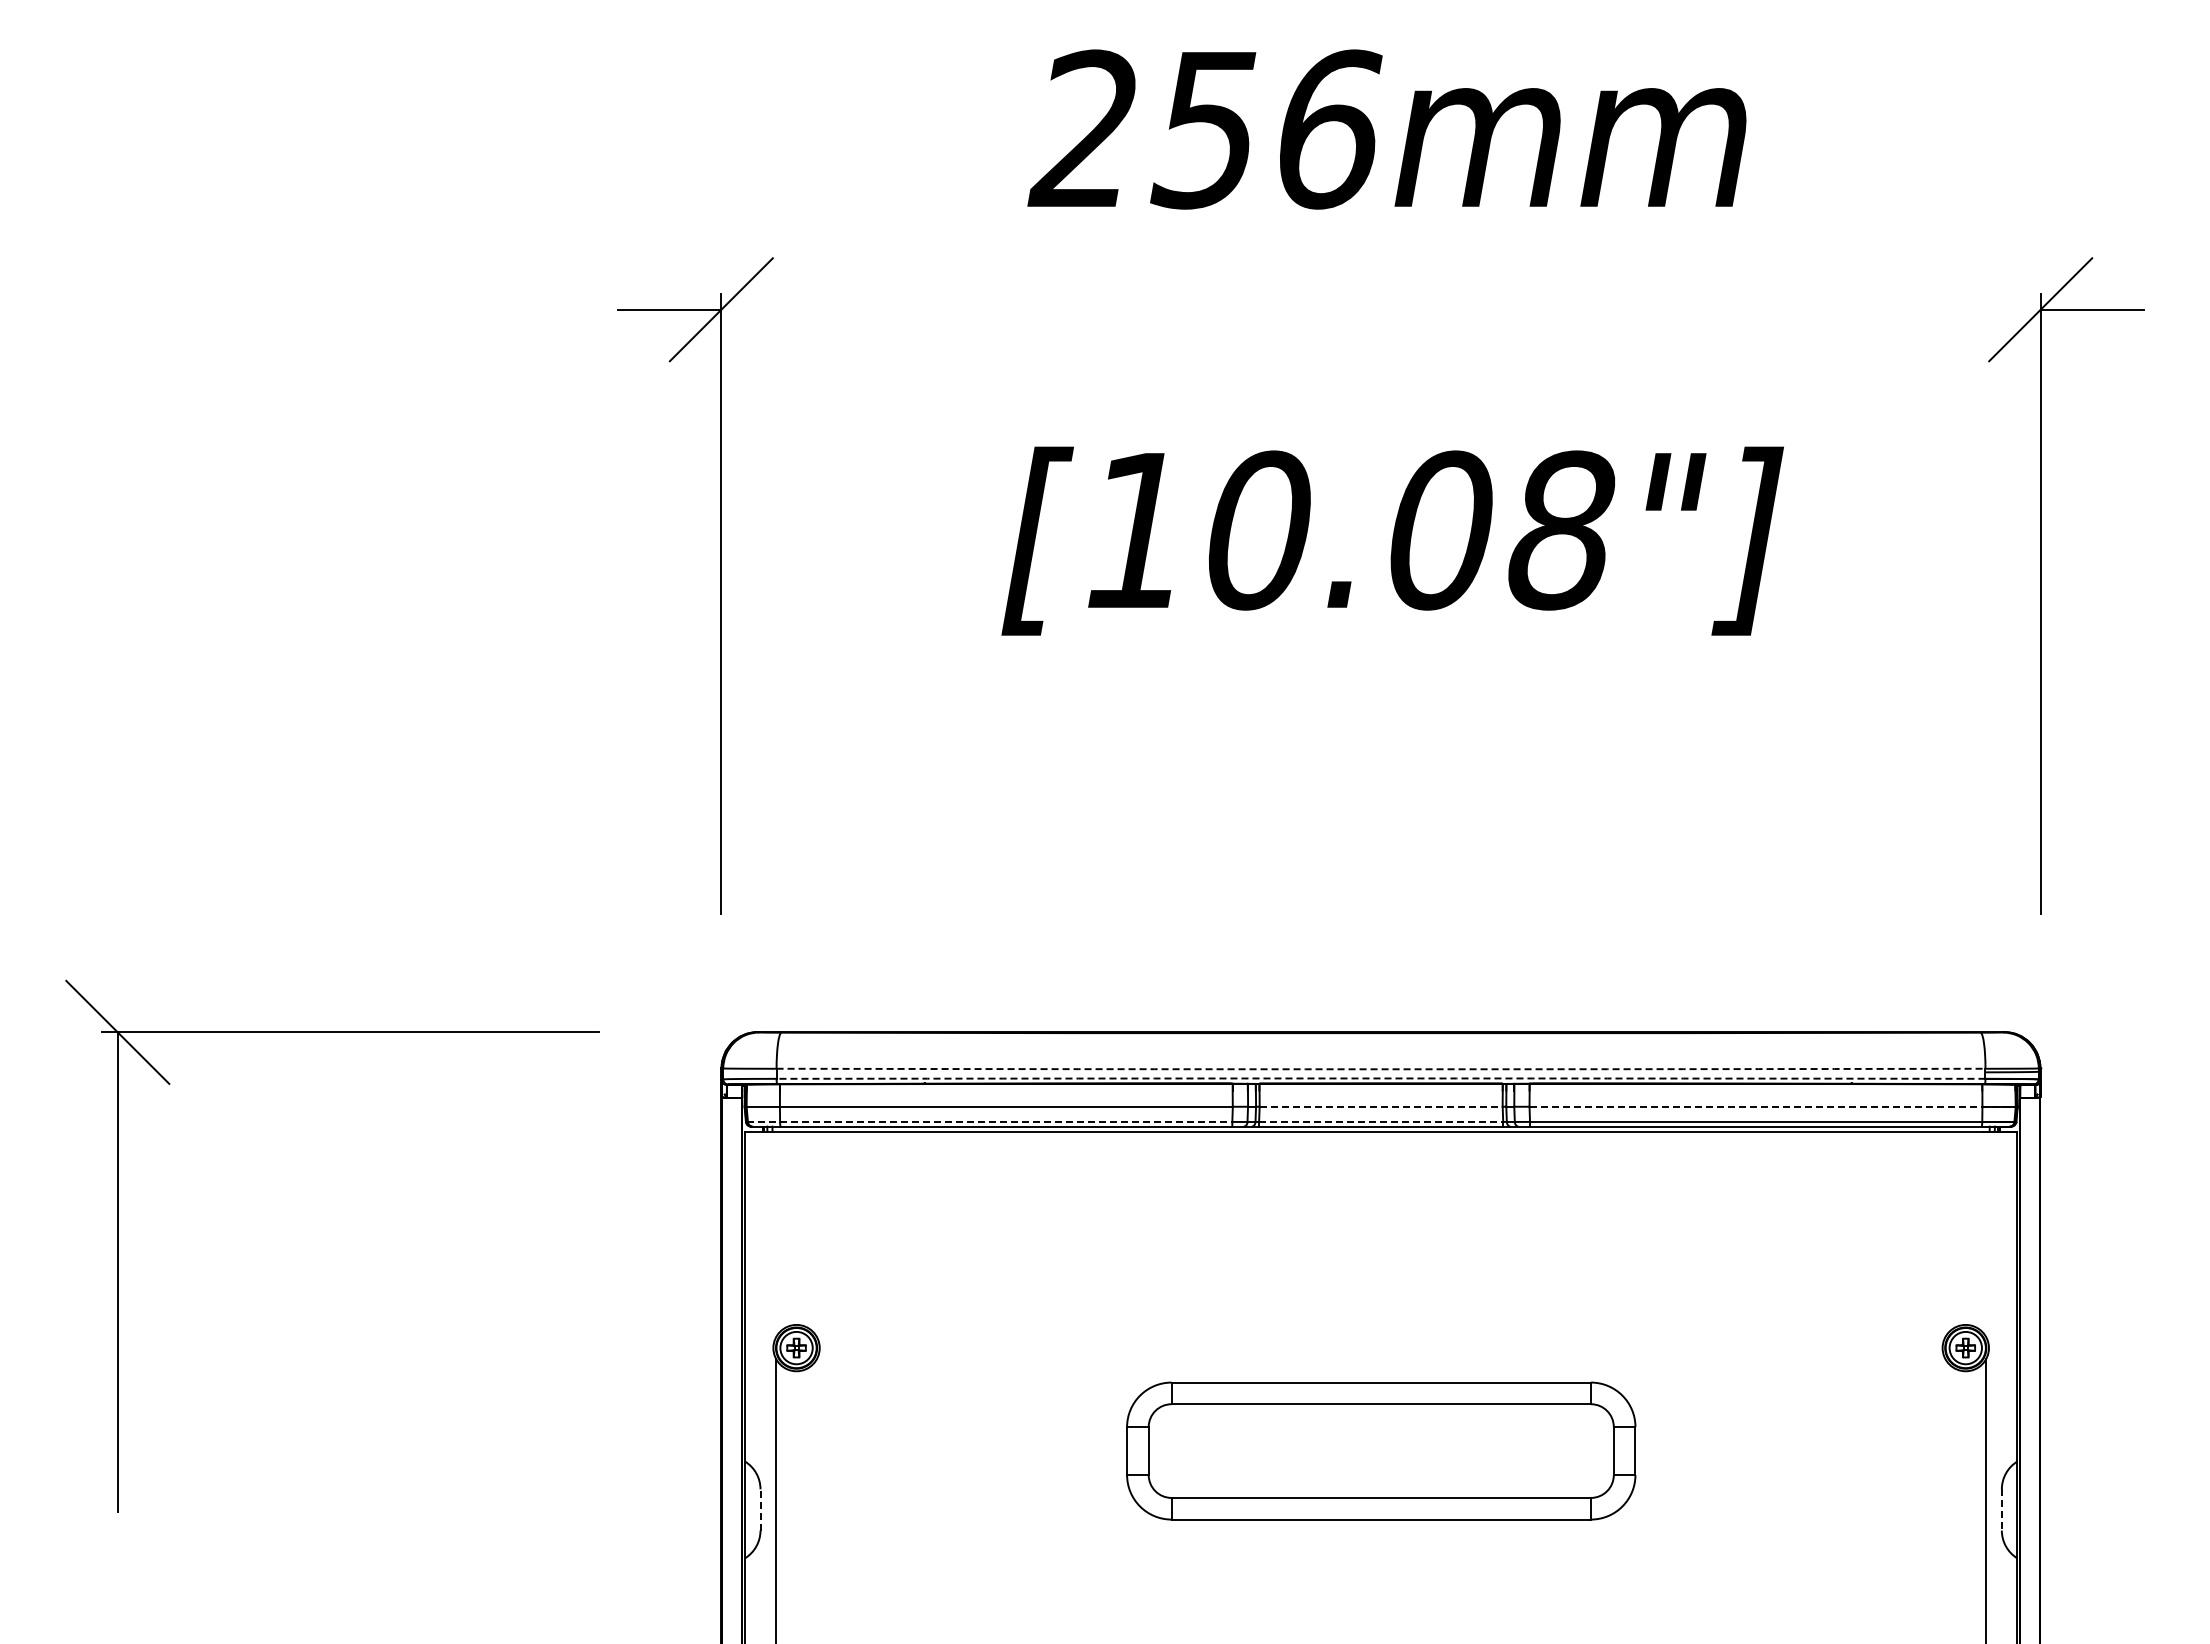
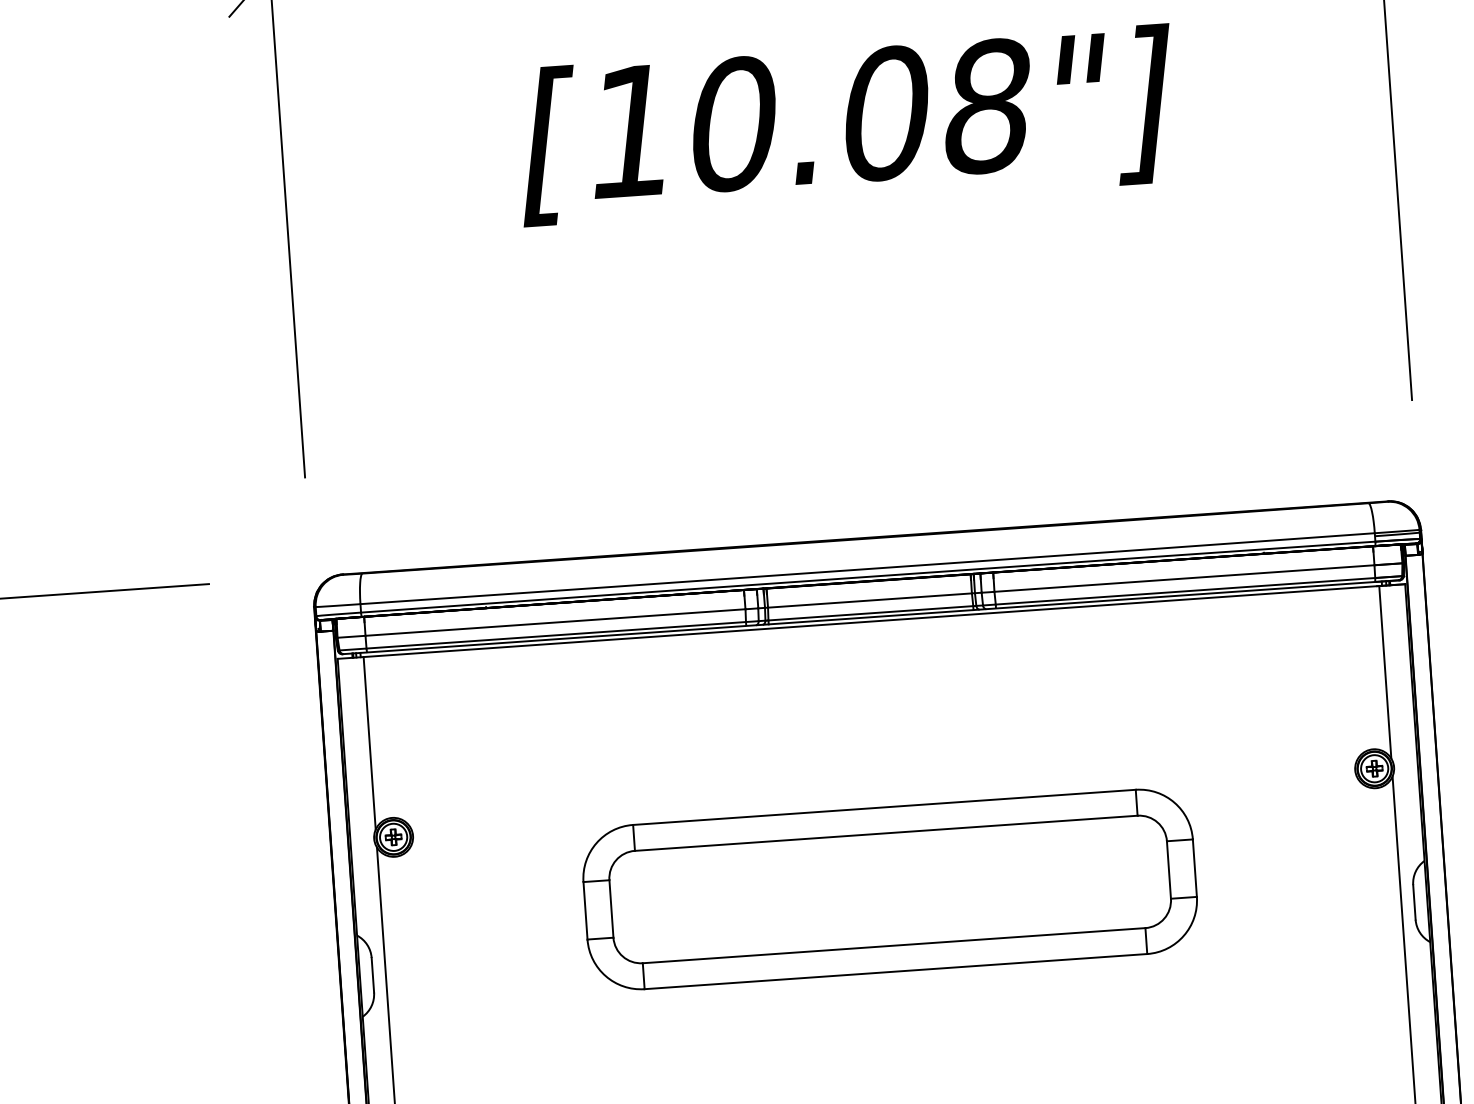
arc: (1381, 1069) -> (868, 569), dashed -> solid
arc: (1381, 1078) -> (868, 576), dashed -> solid
line: (1381, 1106) -> (870, 600), dashed -> solid
line: (1773, 1106) -> (1199, 577), dashed -> solid
line: (989, 1121) -> (542, 635), dashed -> solid
line: (1381, 1121) -> (871, 612), dashed -> solid
line: (775, 1234) -> (369, 743), added
line: (1986, 1234) -> (1385, 672), added
part: (1381, 1450) -> (890, 888), size x1.43
line: (760, 1509) -> (372, 974), dashed -> solid
line: (2001, 1509) -> (1414, 902), dashed -> solid

